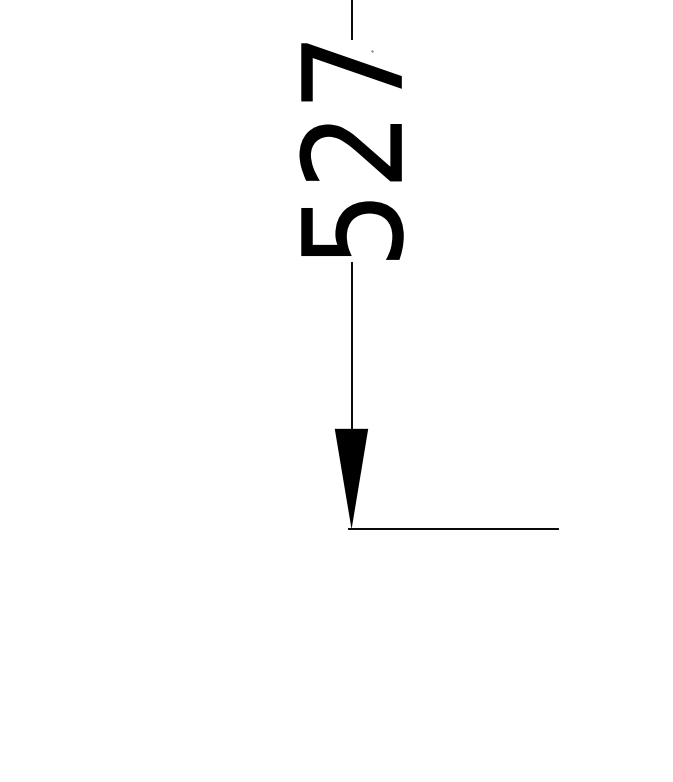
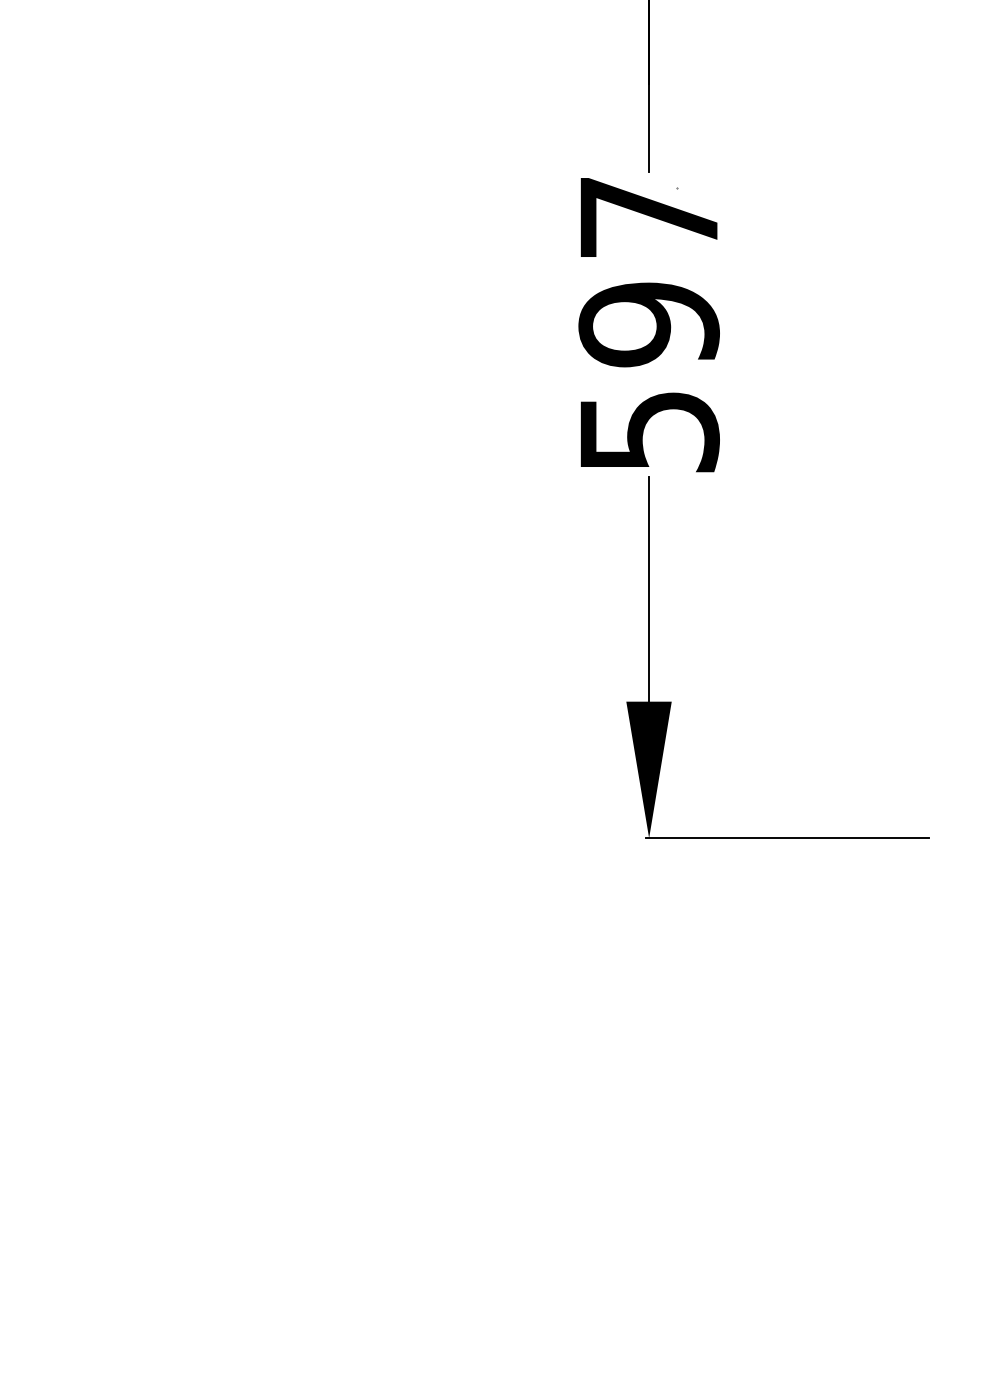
text: (351, 151) -> (648, 324), 527 -> 597

